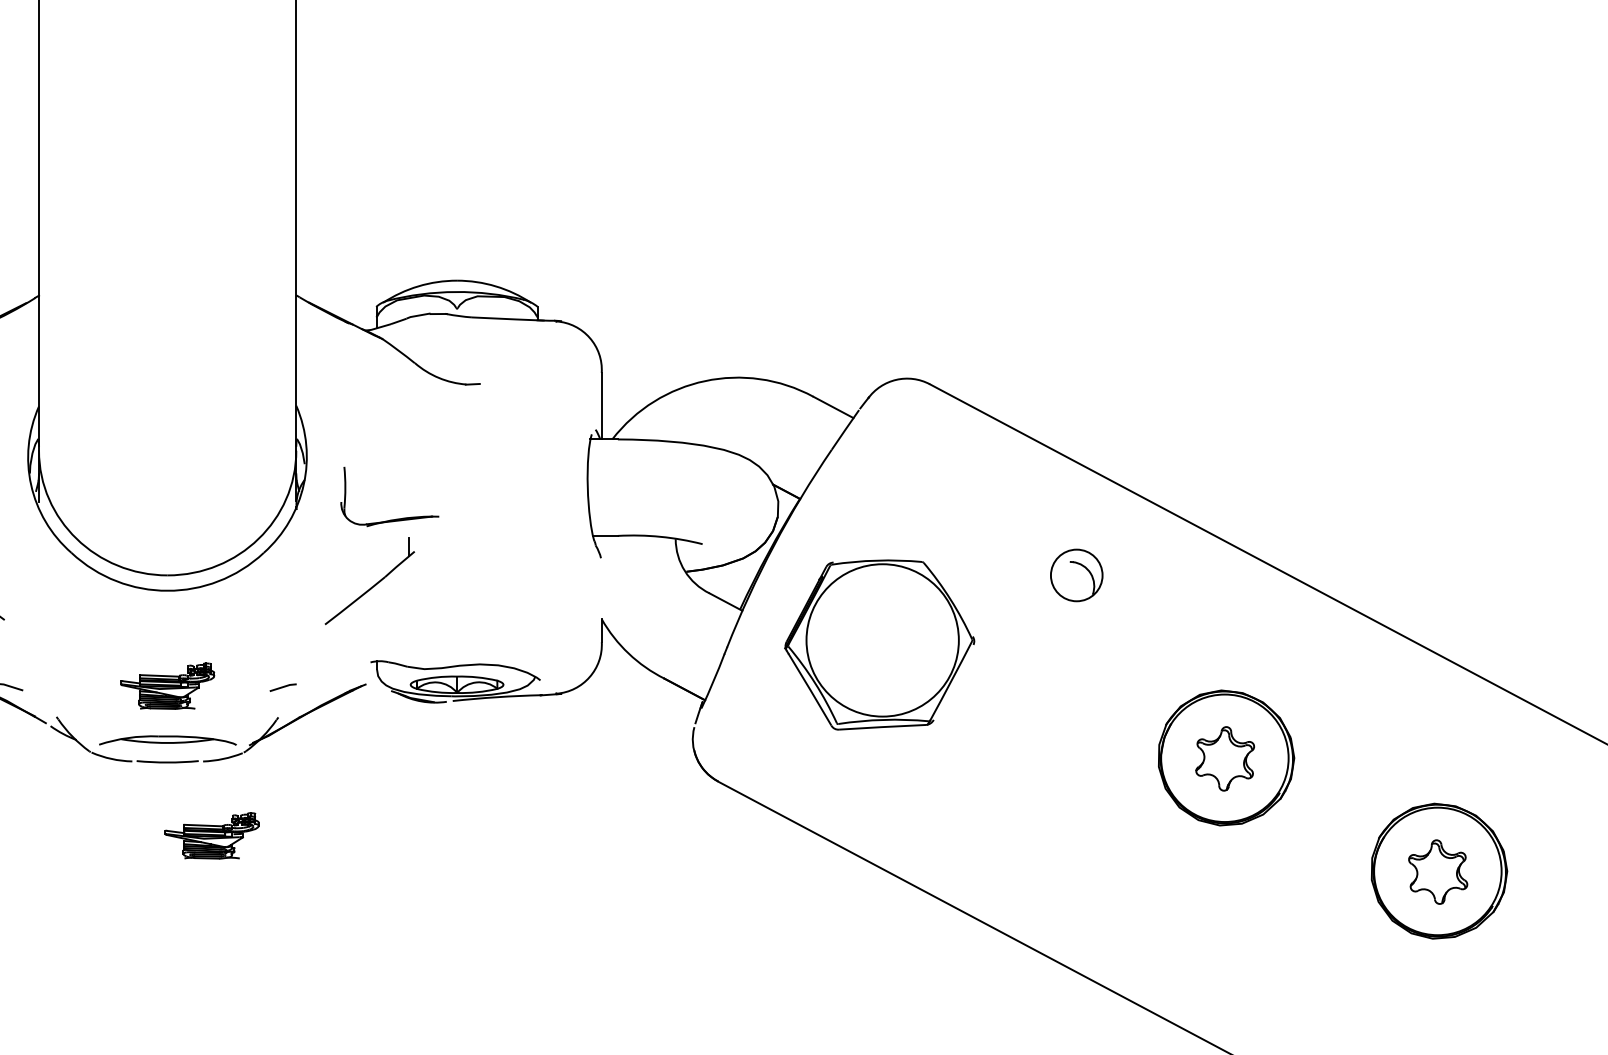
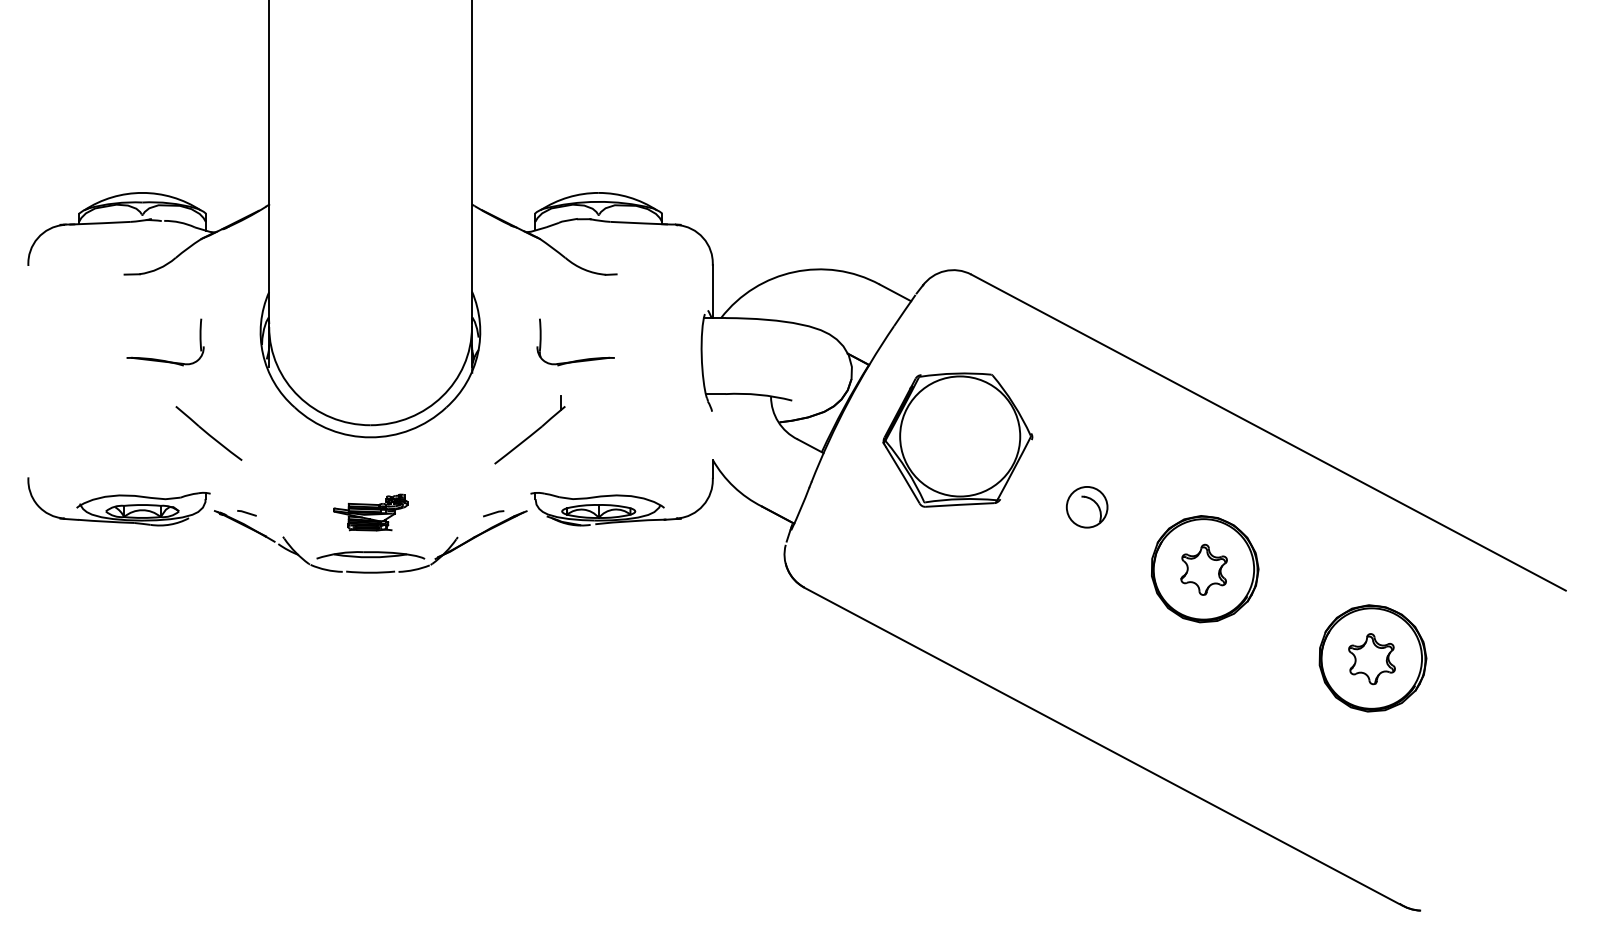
part: (393, 518) -> (578, 359), moved
part: (1075, 575) -> (1086, 507), moved
part: (879, 644) -> (957, 439), moved
line: (282, 687) -> (493, 513), moved
part: (211, 835) -> (405, 630), removed

